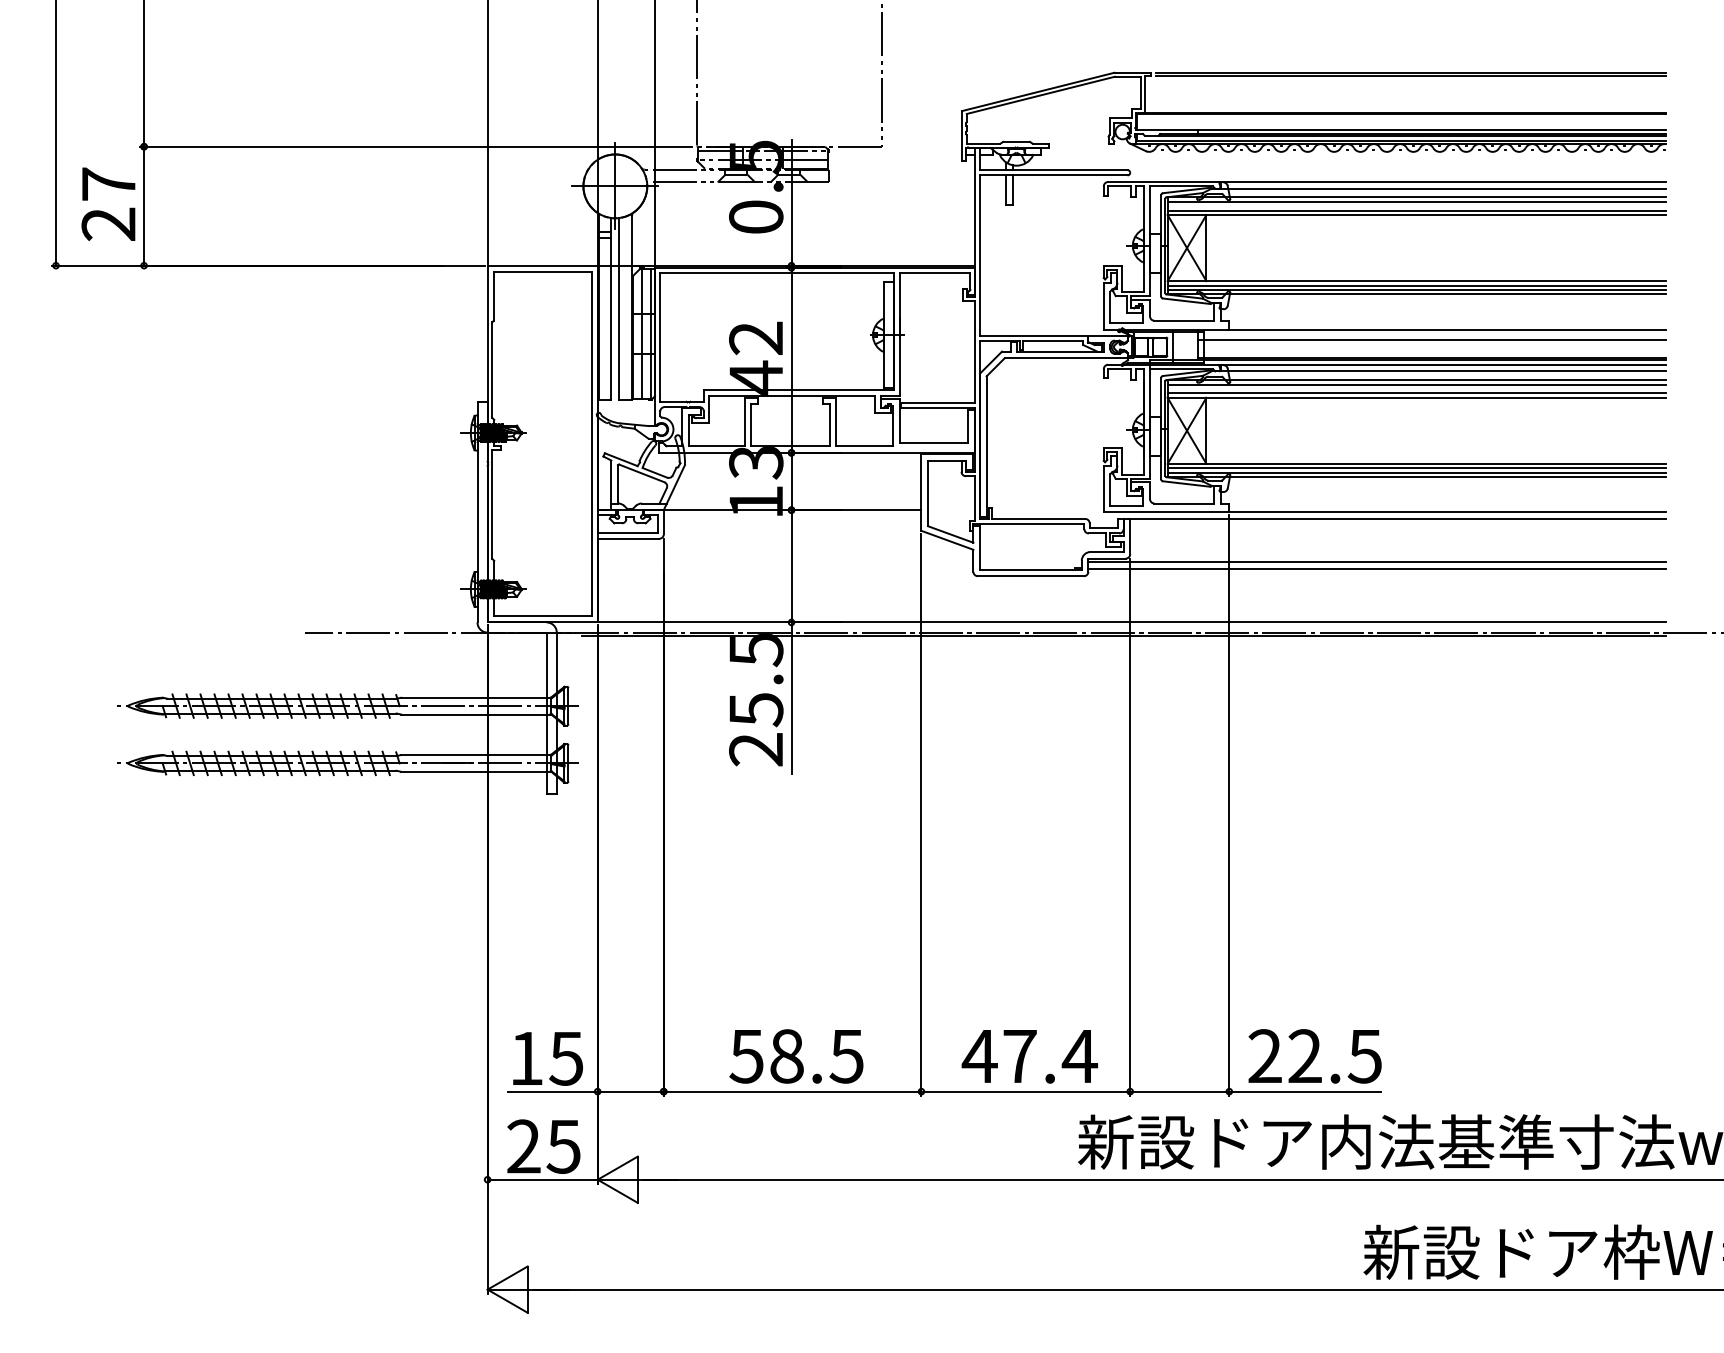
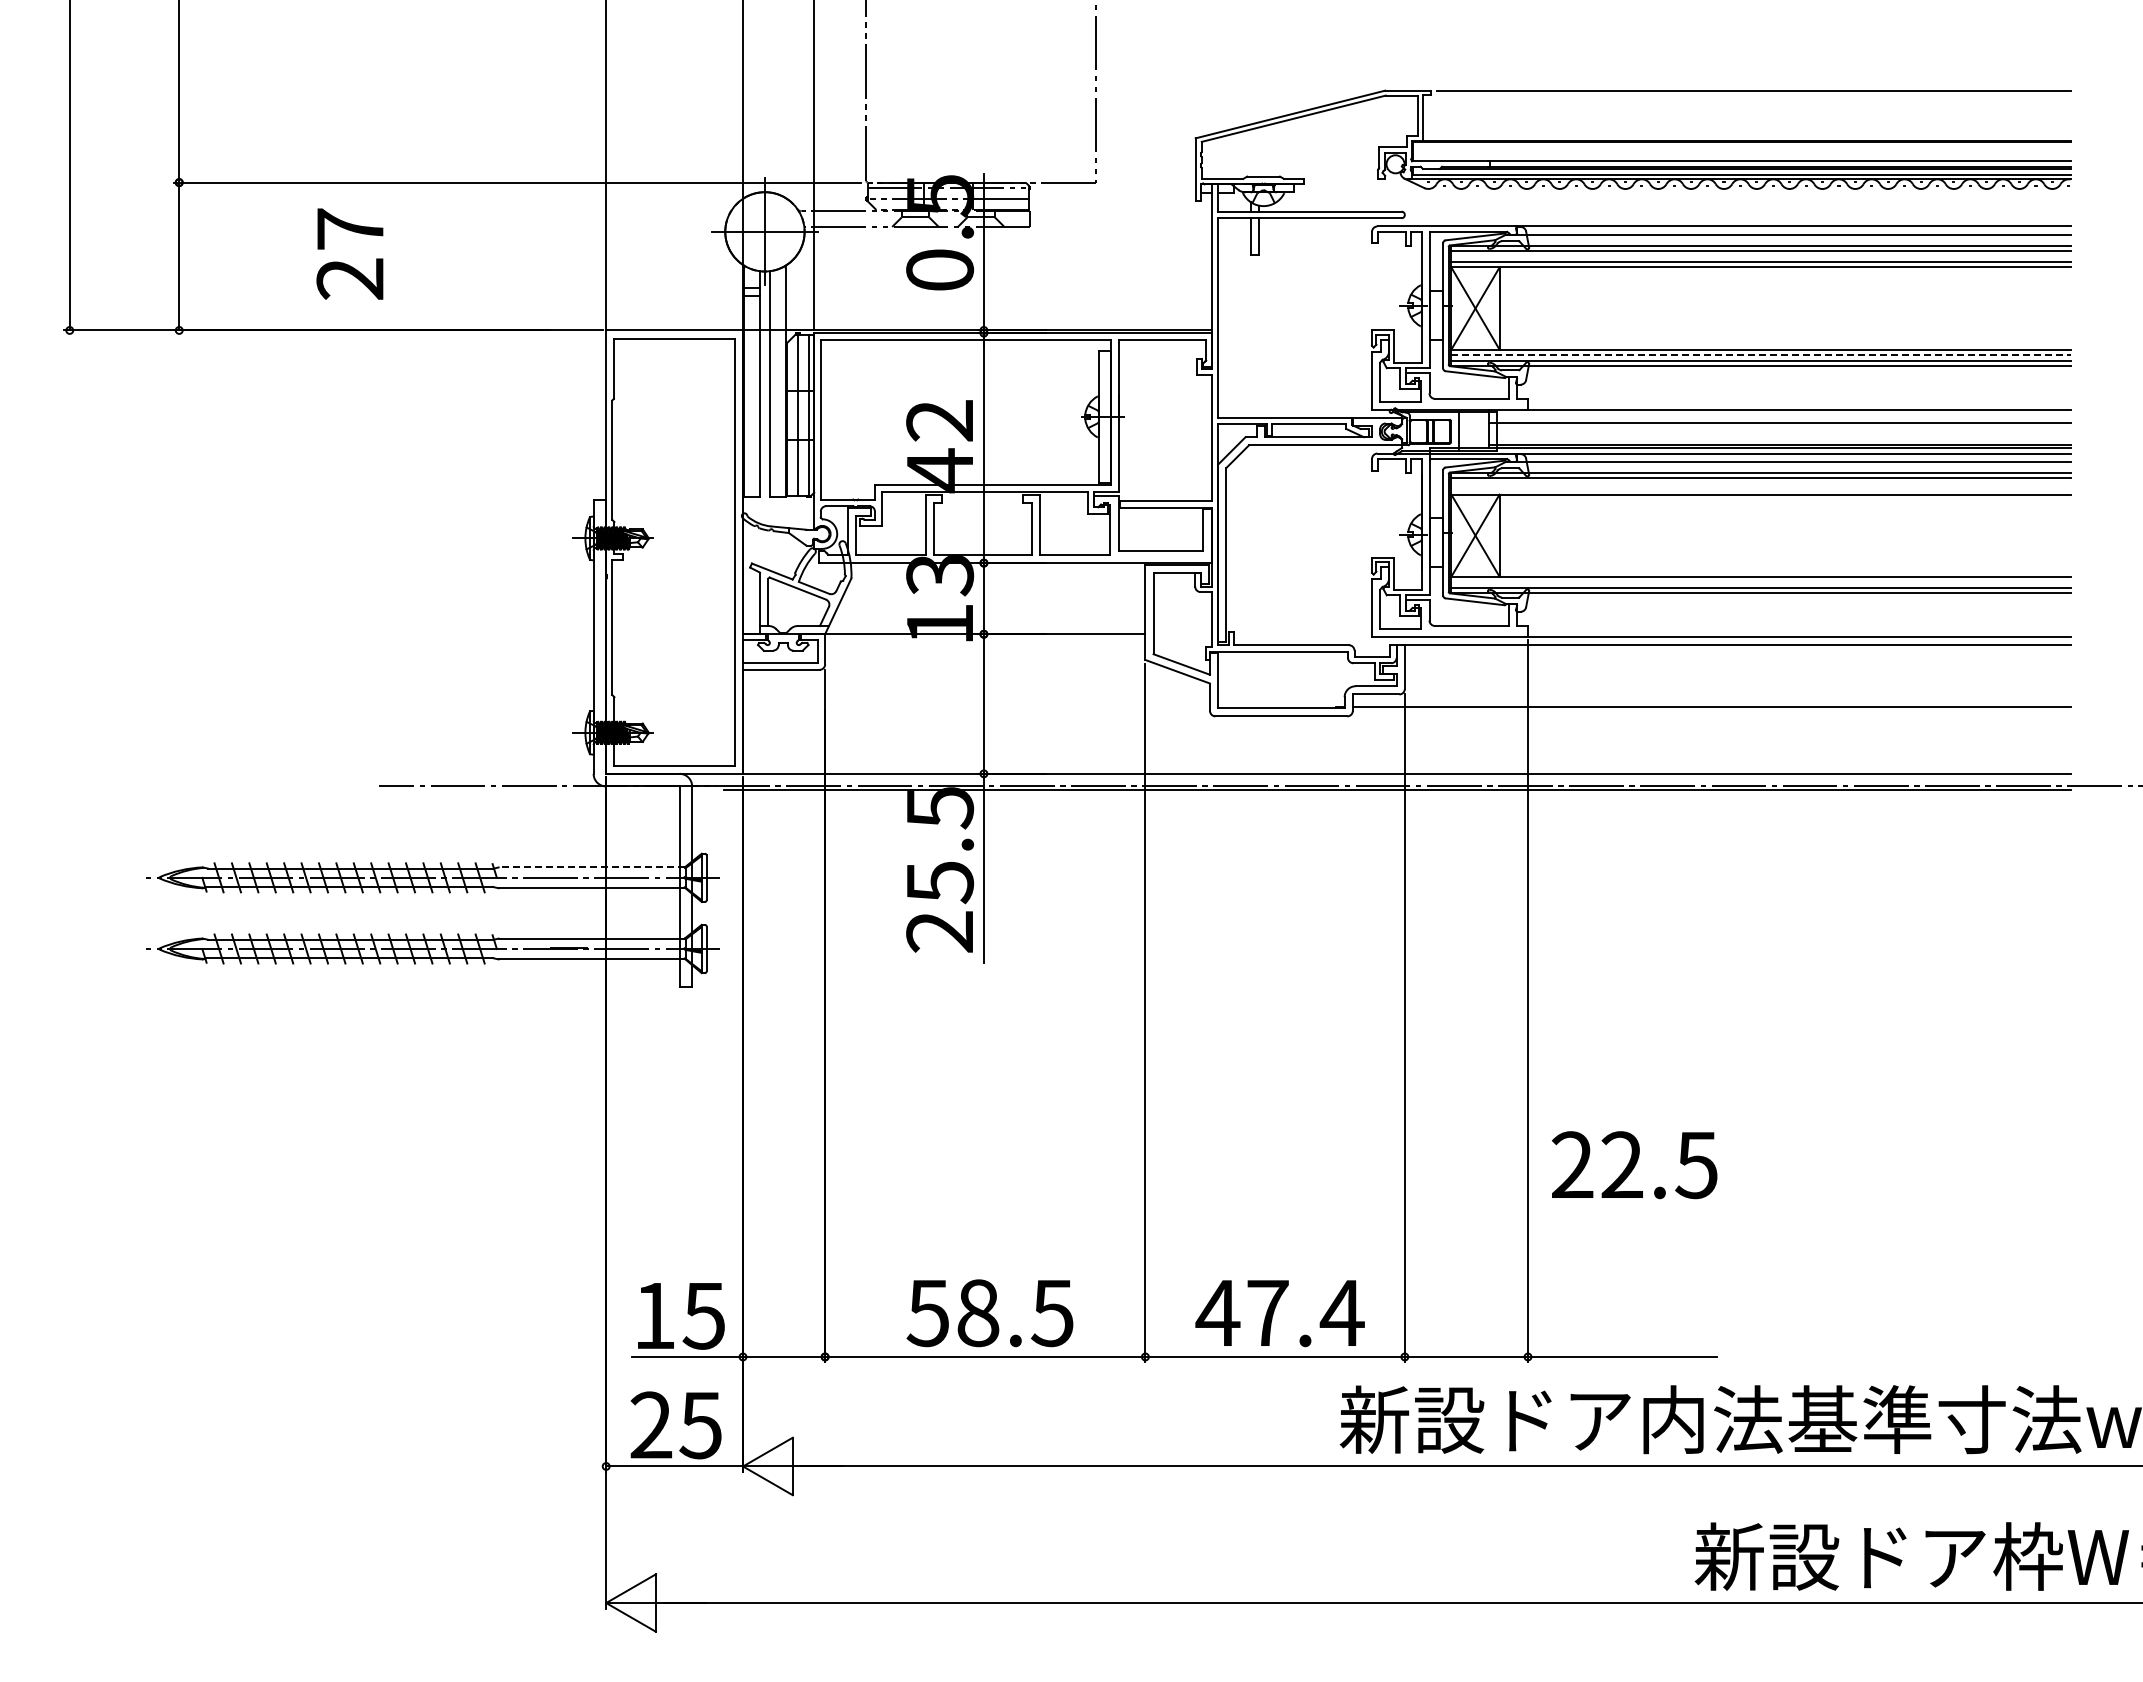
line: (1410, 76) -> (1753, 95), removed
text: (108, 203) -> (349, 253), moved
line: (1416, 285) -> (1760, 355), solid -> dashed
line: (1416, 393) -> (1760, 489), removed
line: (1416, 468) -> (1760, 582), removed
line: (1376, 561) -> (1711, 698), removed
line: (475, 697) -> (591, 867), solid -> dashed
text: (1314, 1056) -> (1634, 1165), moved

